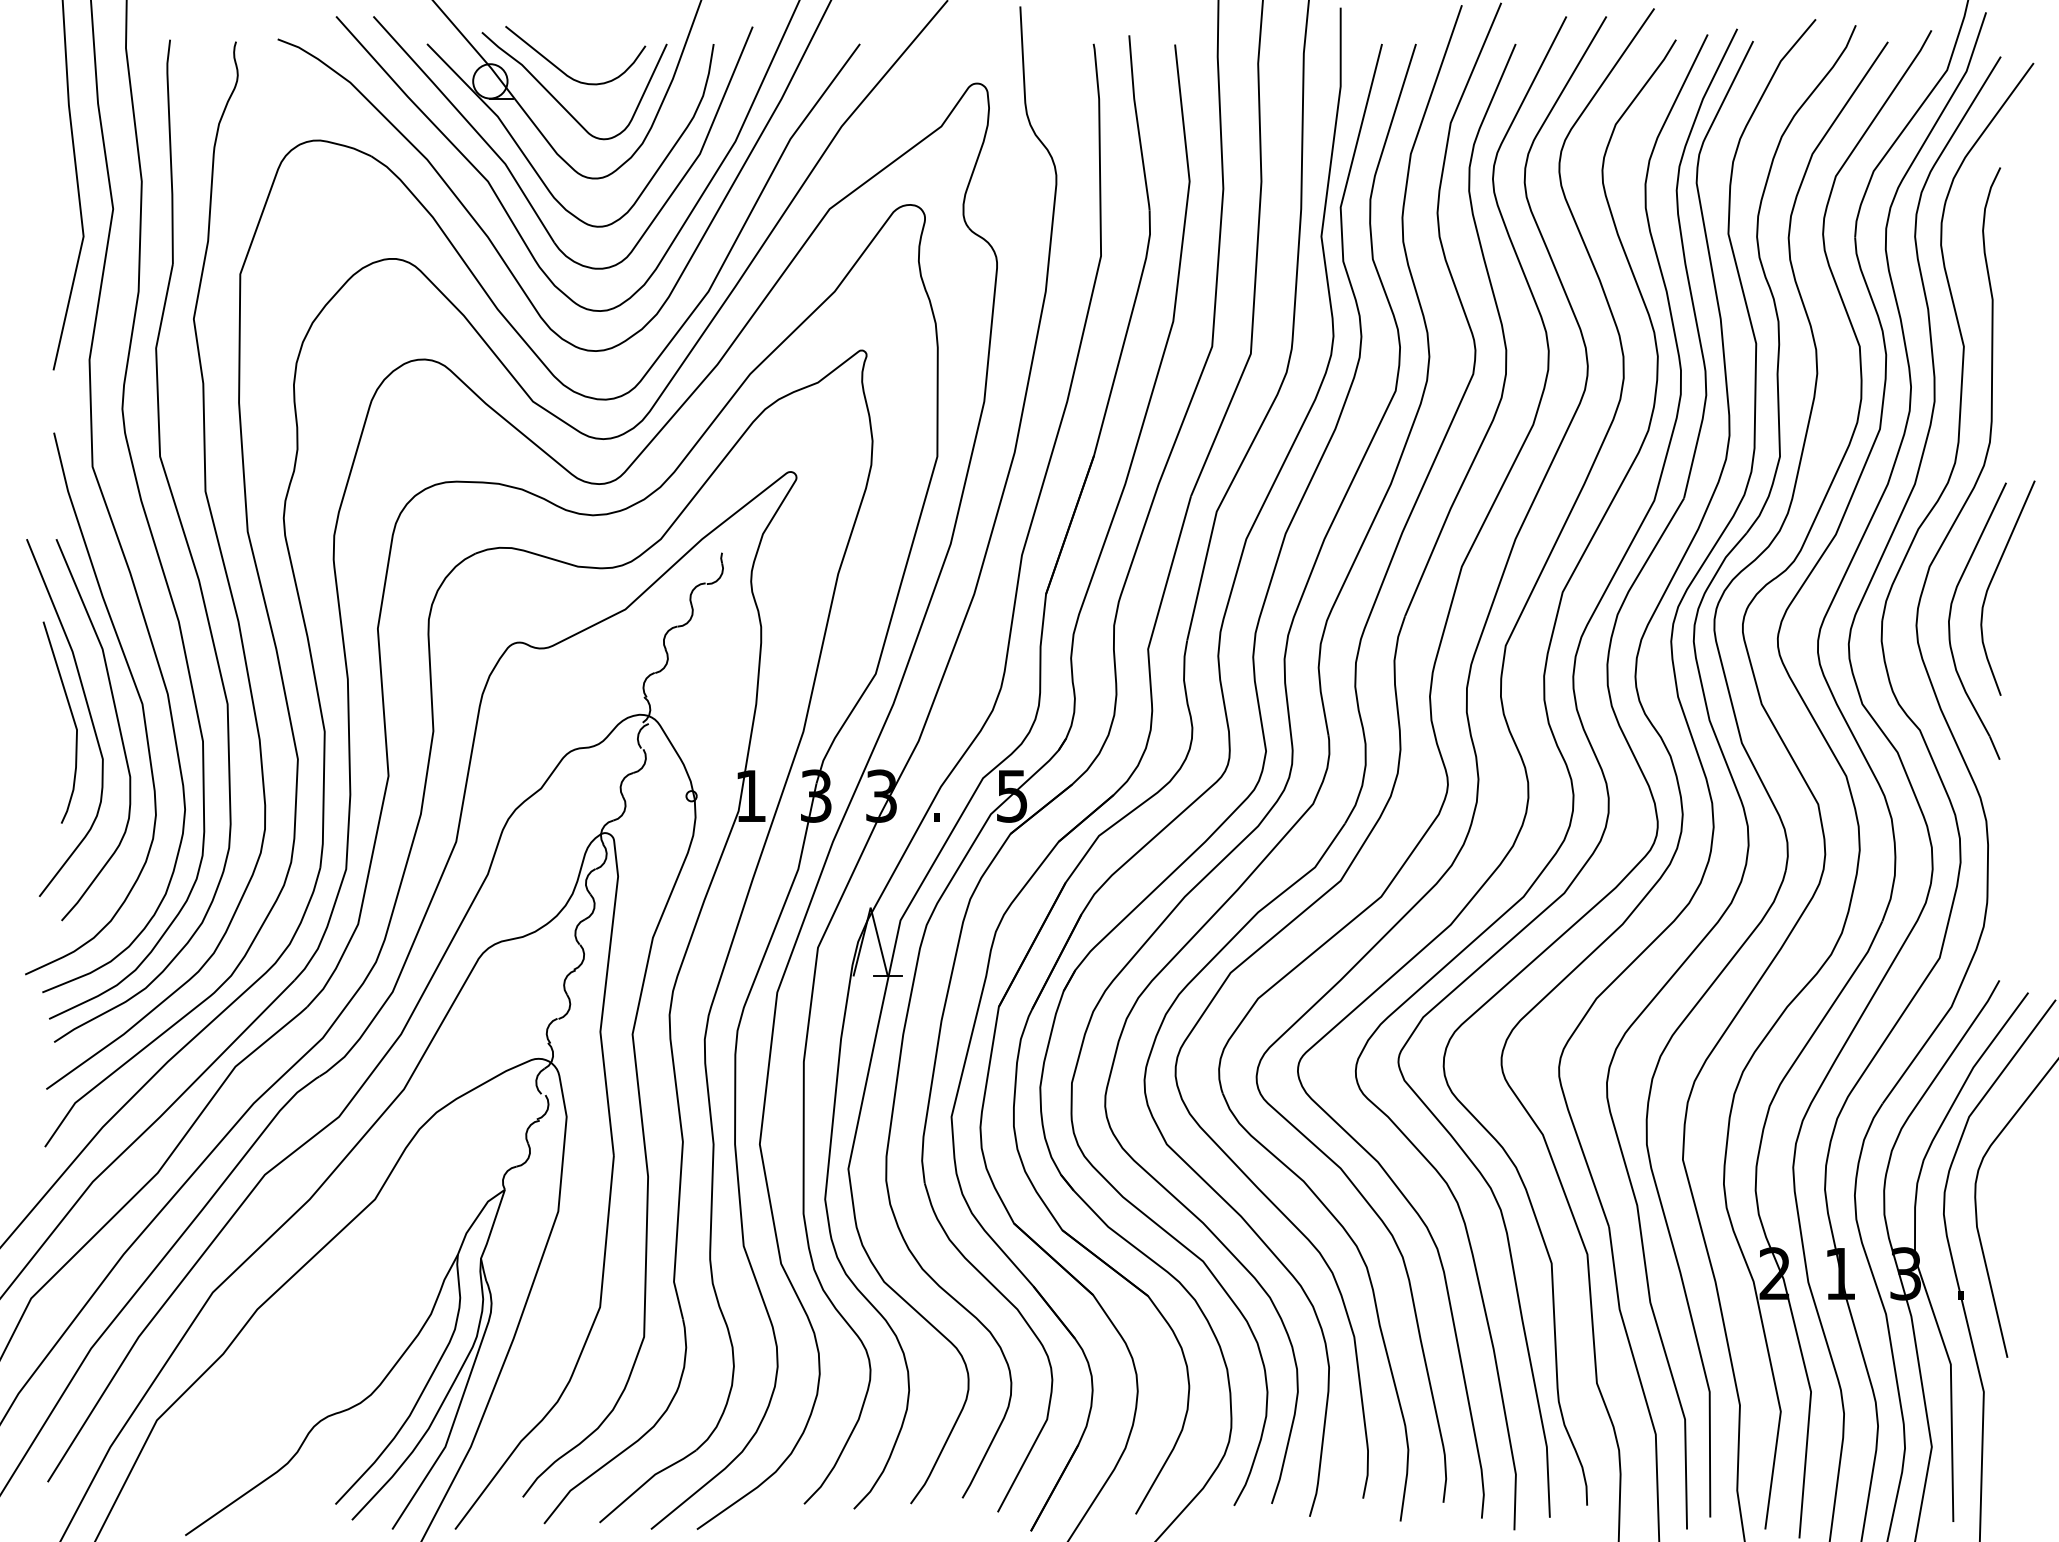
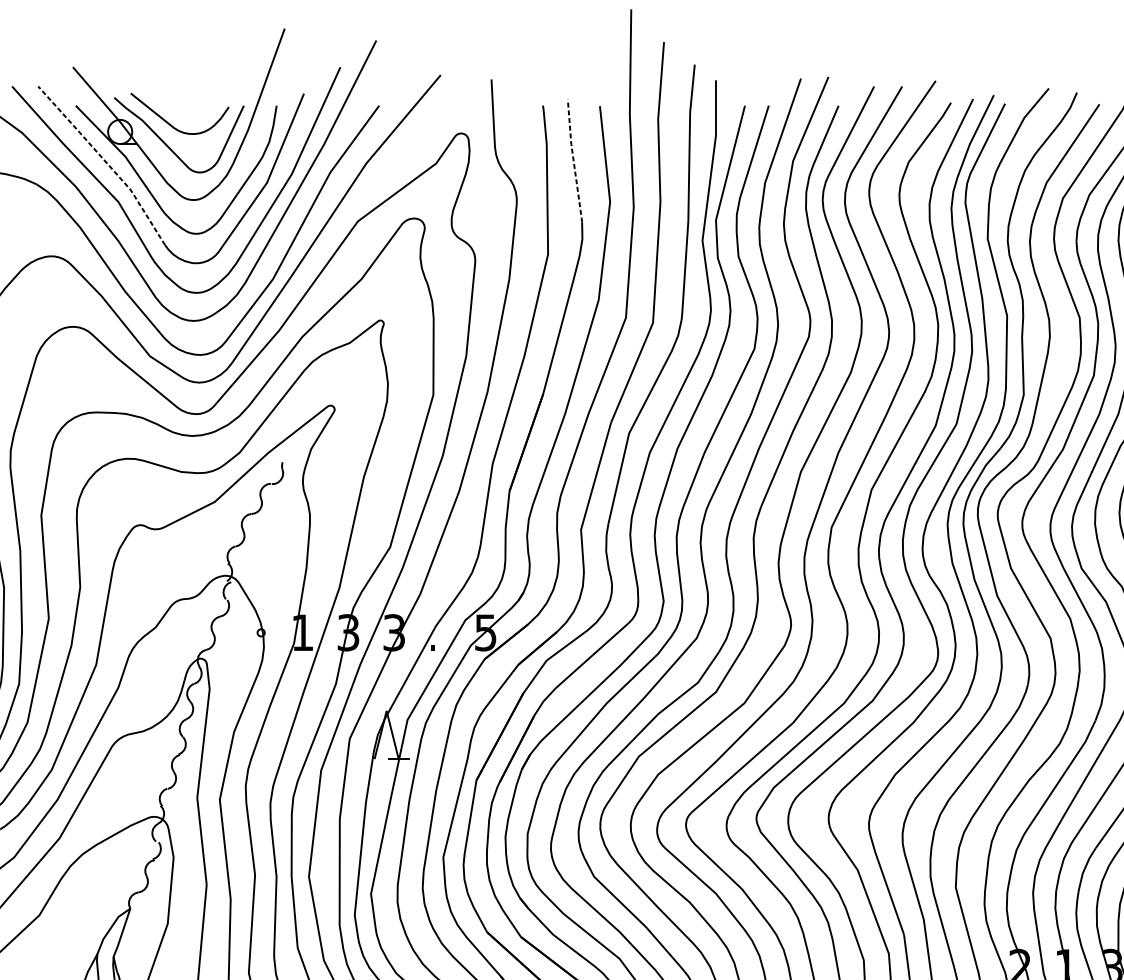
line: (1137, 123) -> (573, 161), solid -> dashed
line: (470, 124) -> (106, 162), solid -> dashed

